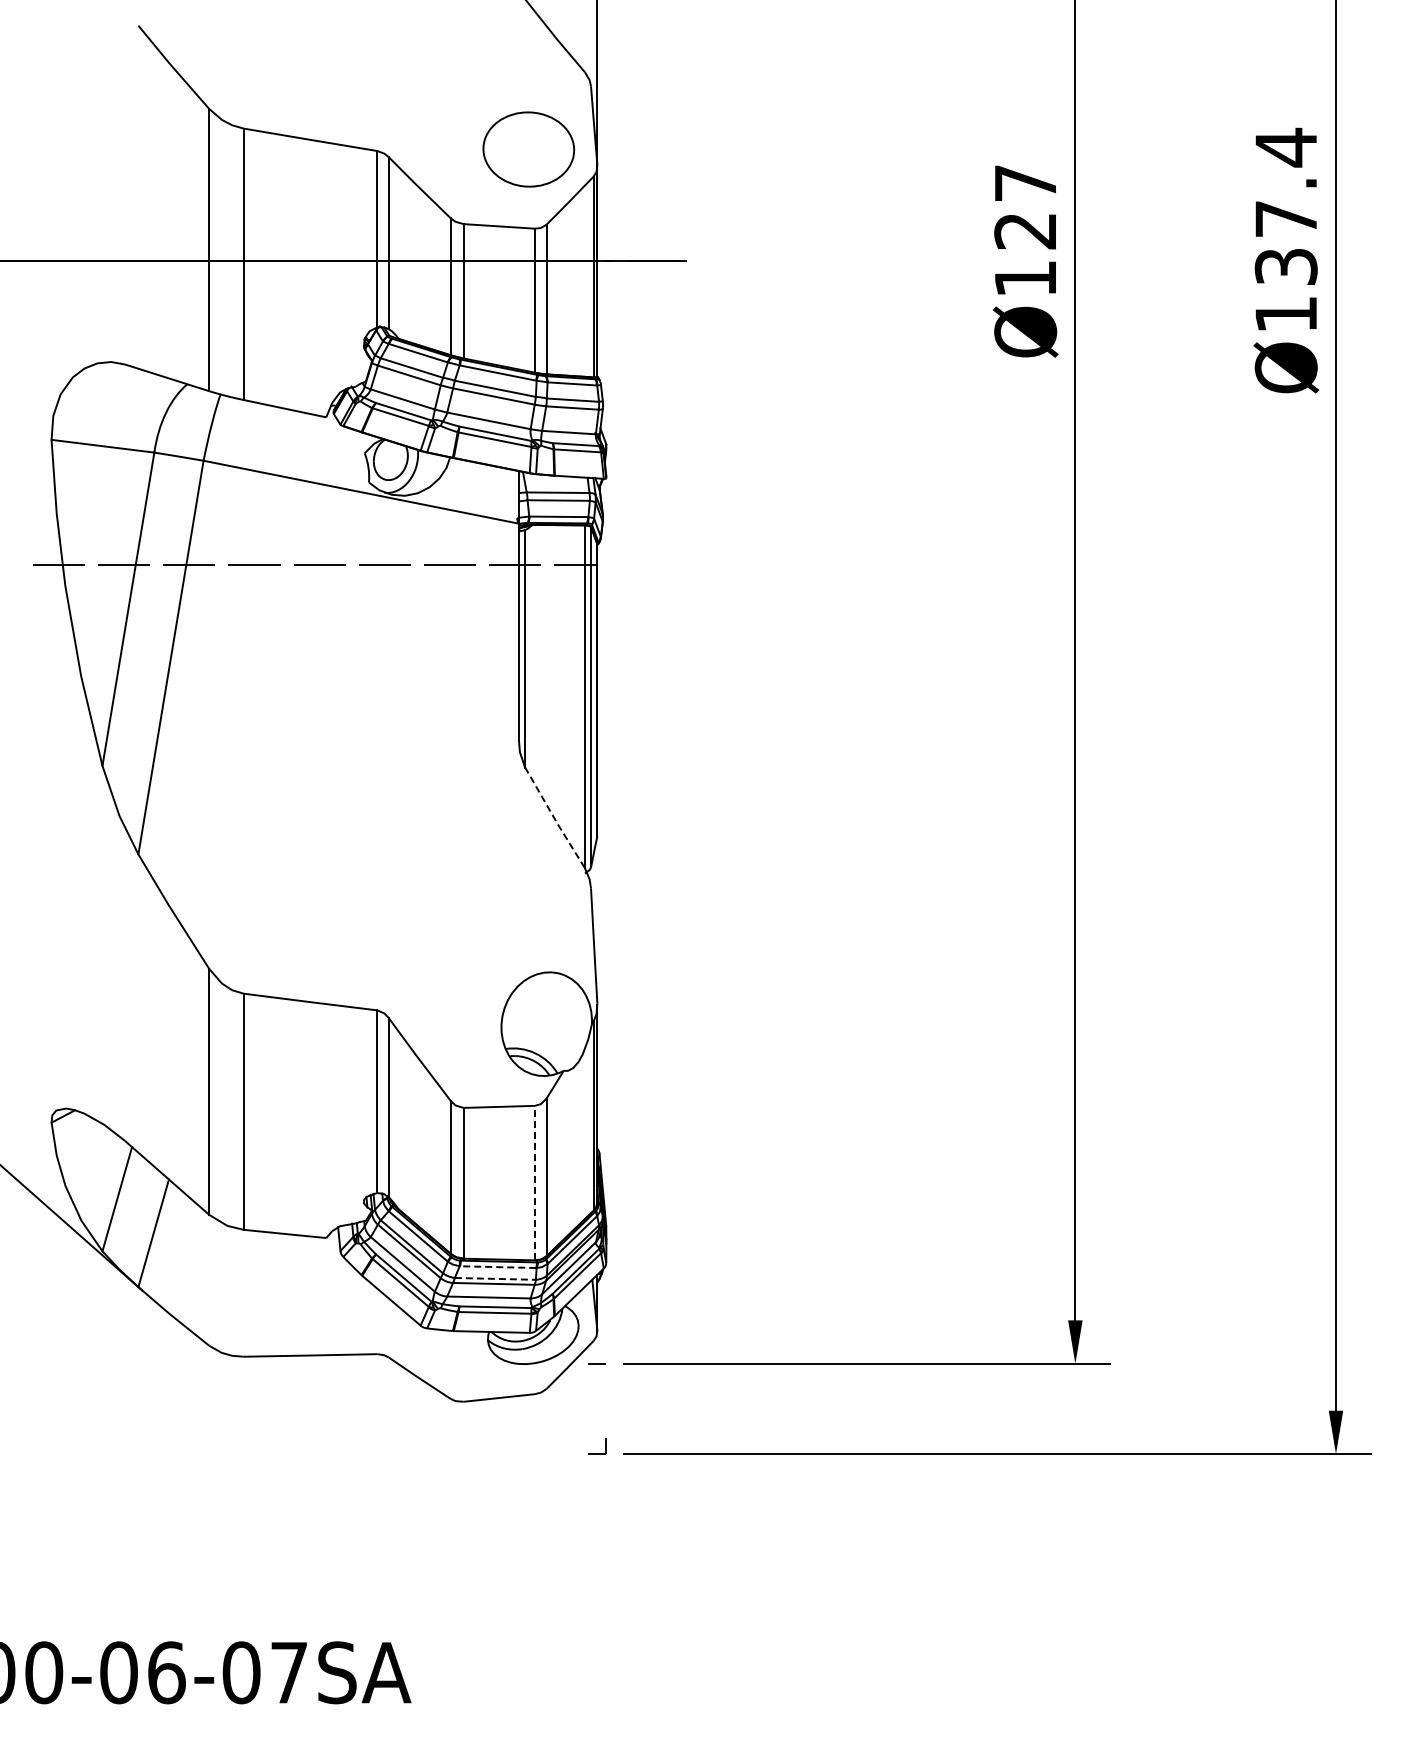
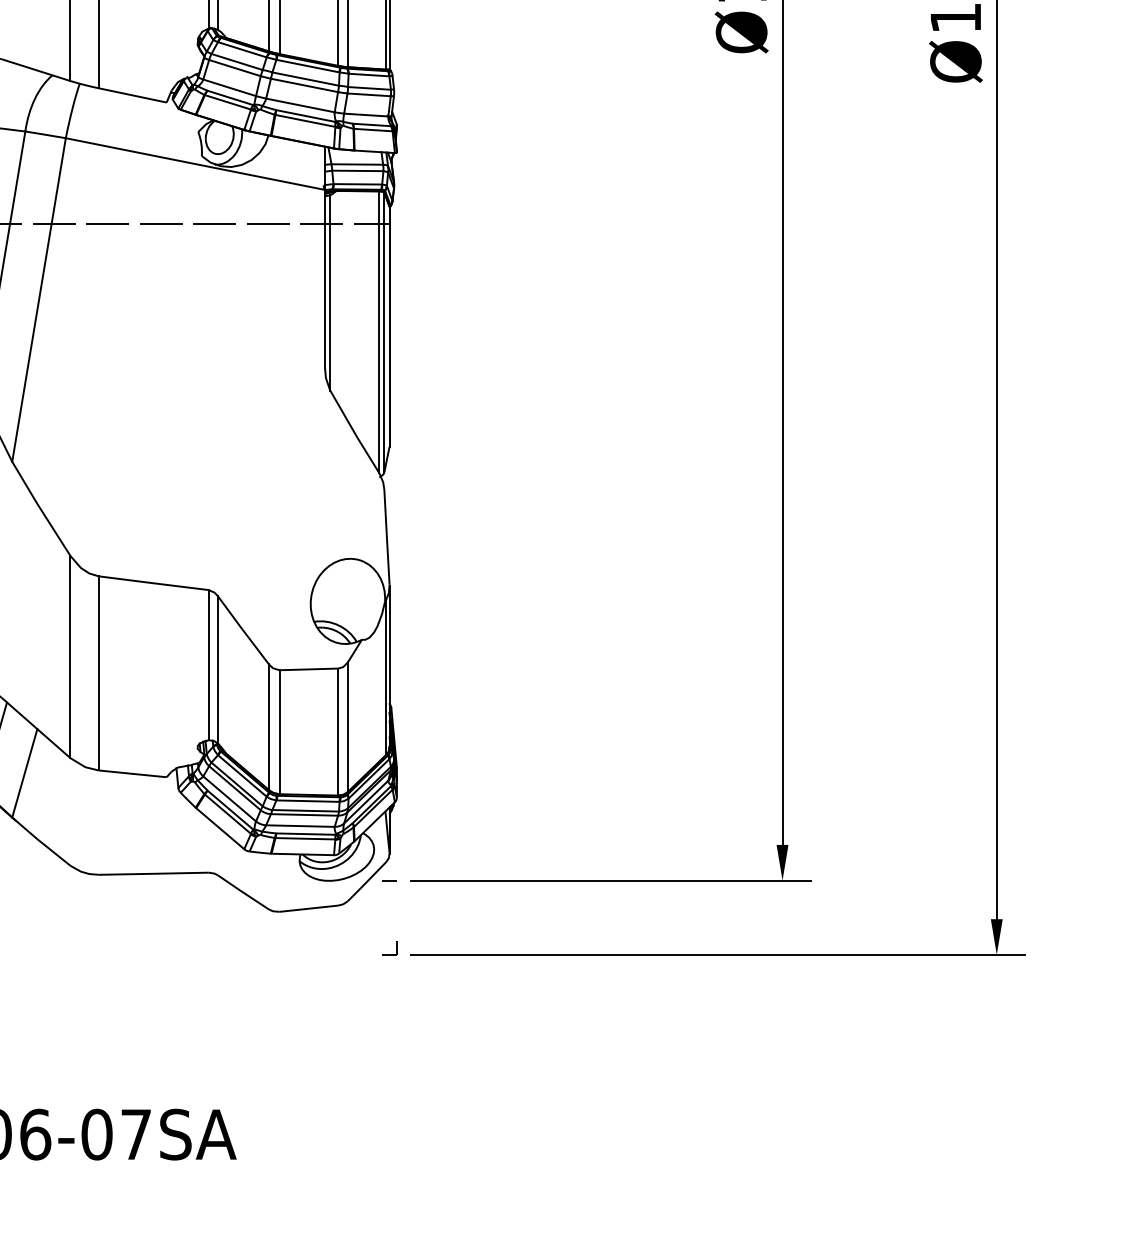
line: (554, 819) -> (354, 433), dashed -> solid
line: (534, 1182) -> (337, 731), dashed -> solid
line: (497, 1267) -> (307, 801), dashed -> solid
line: (495, 1278) -> (305, 810), dashed -> solid

